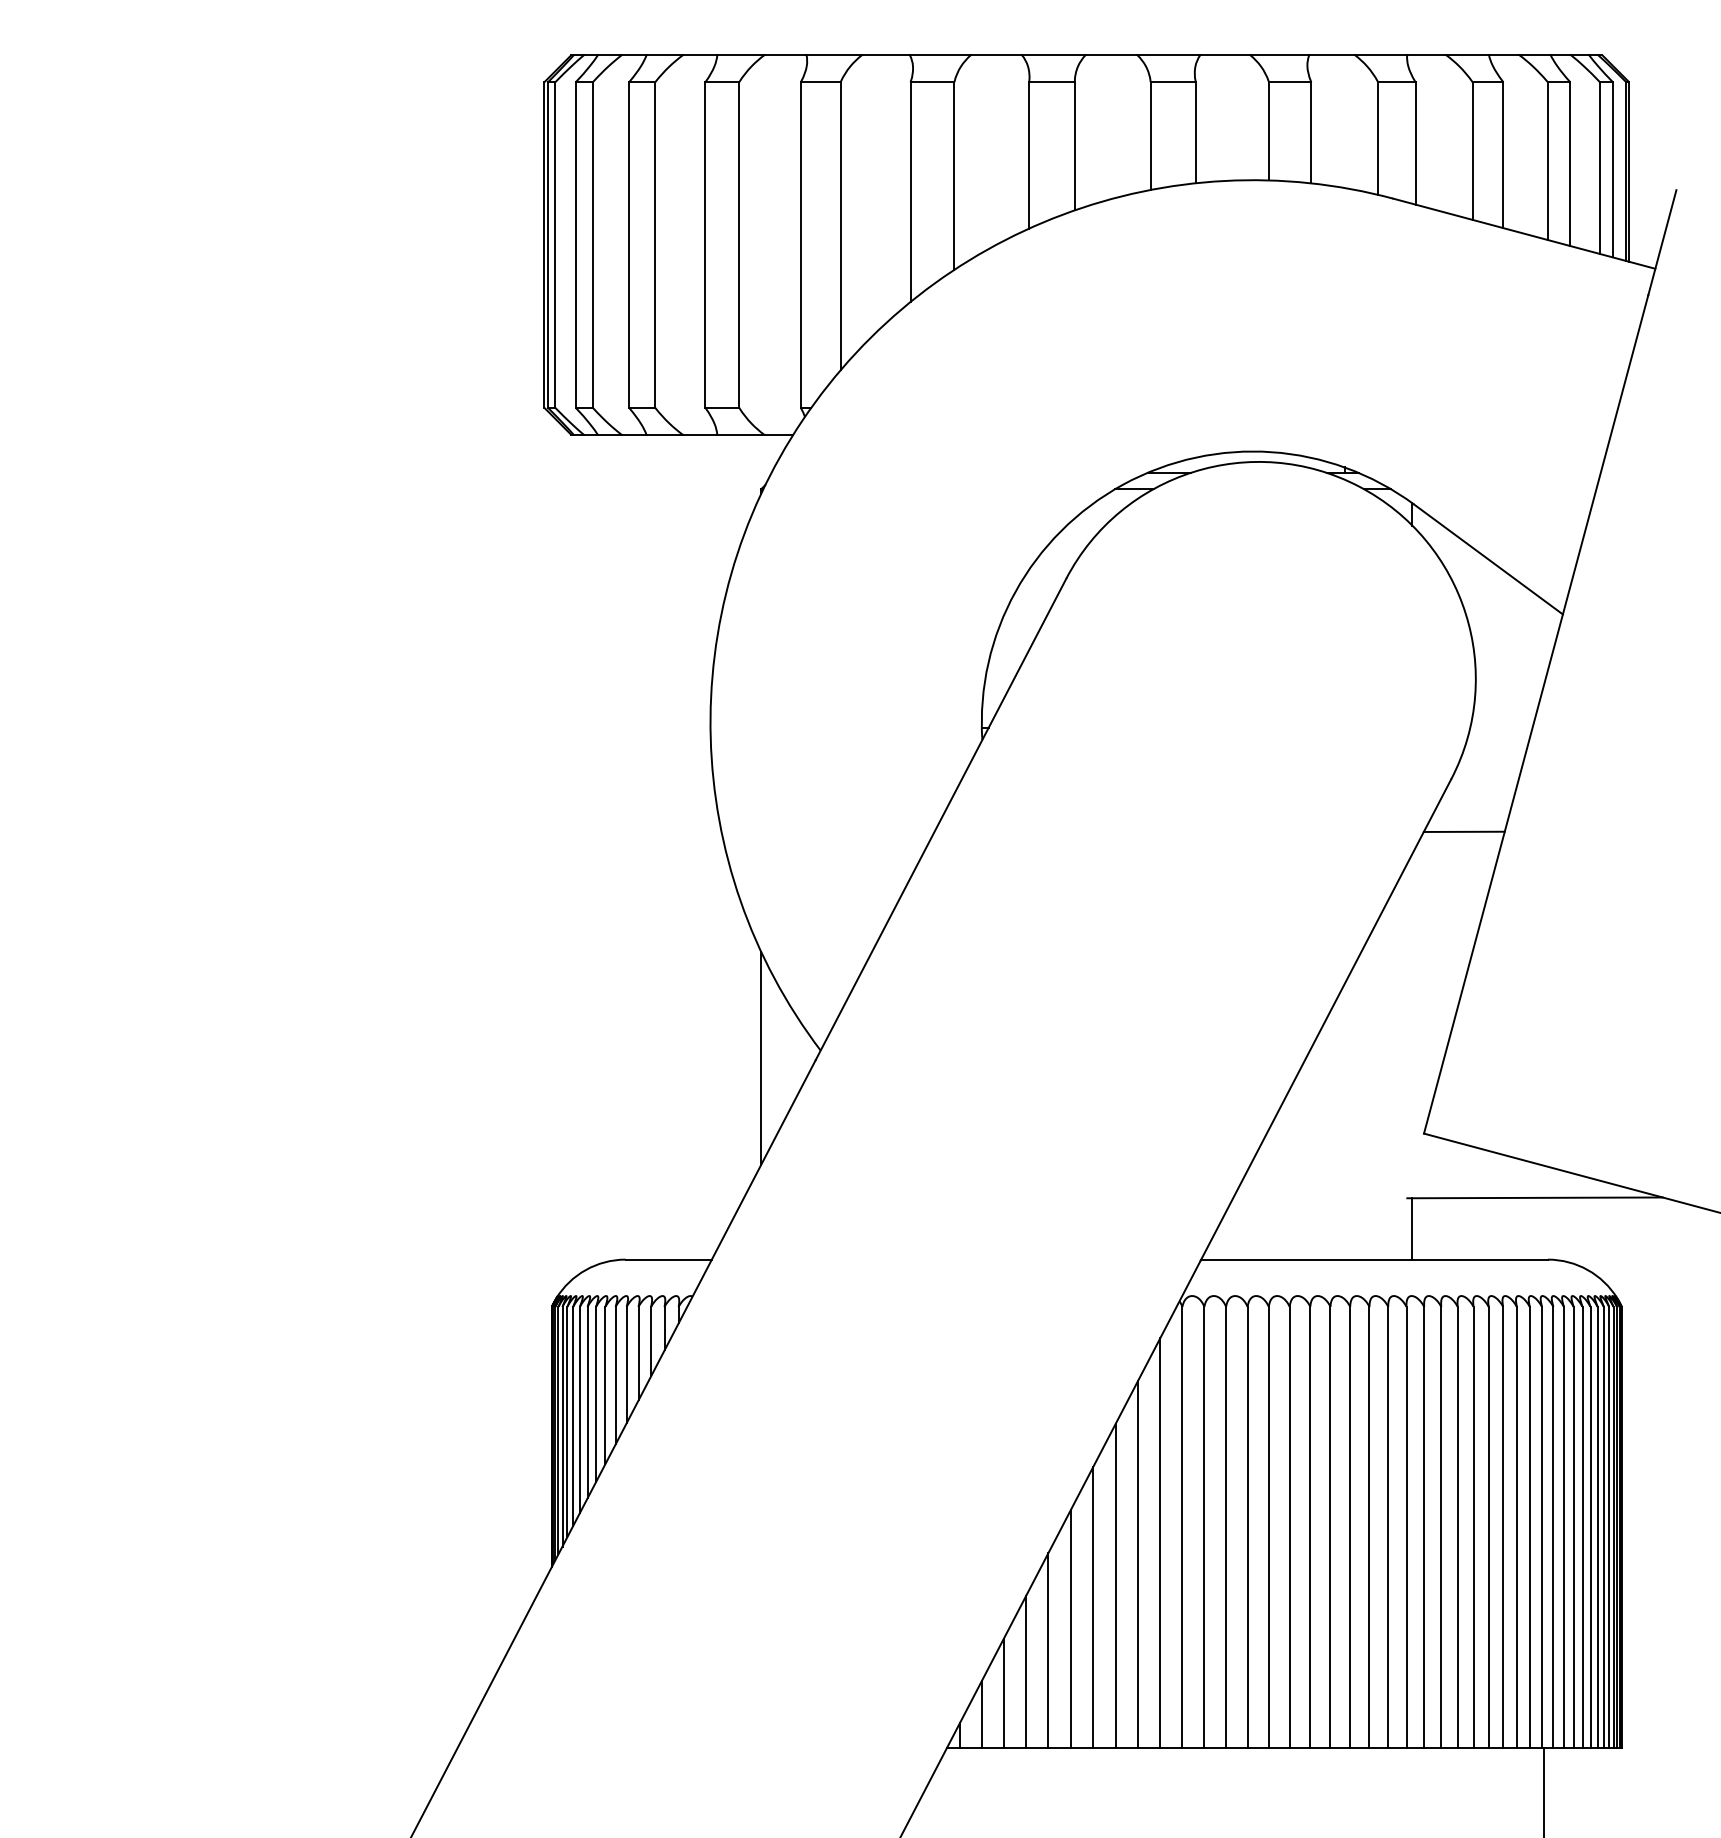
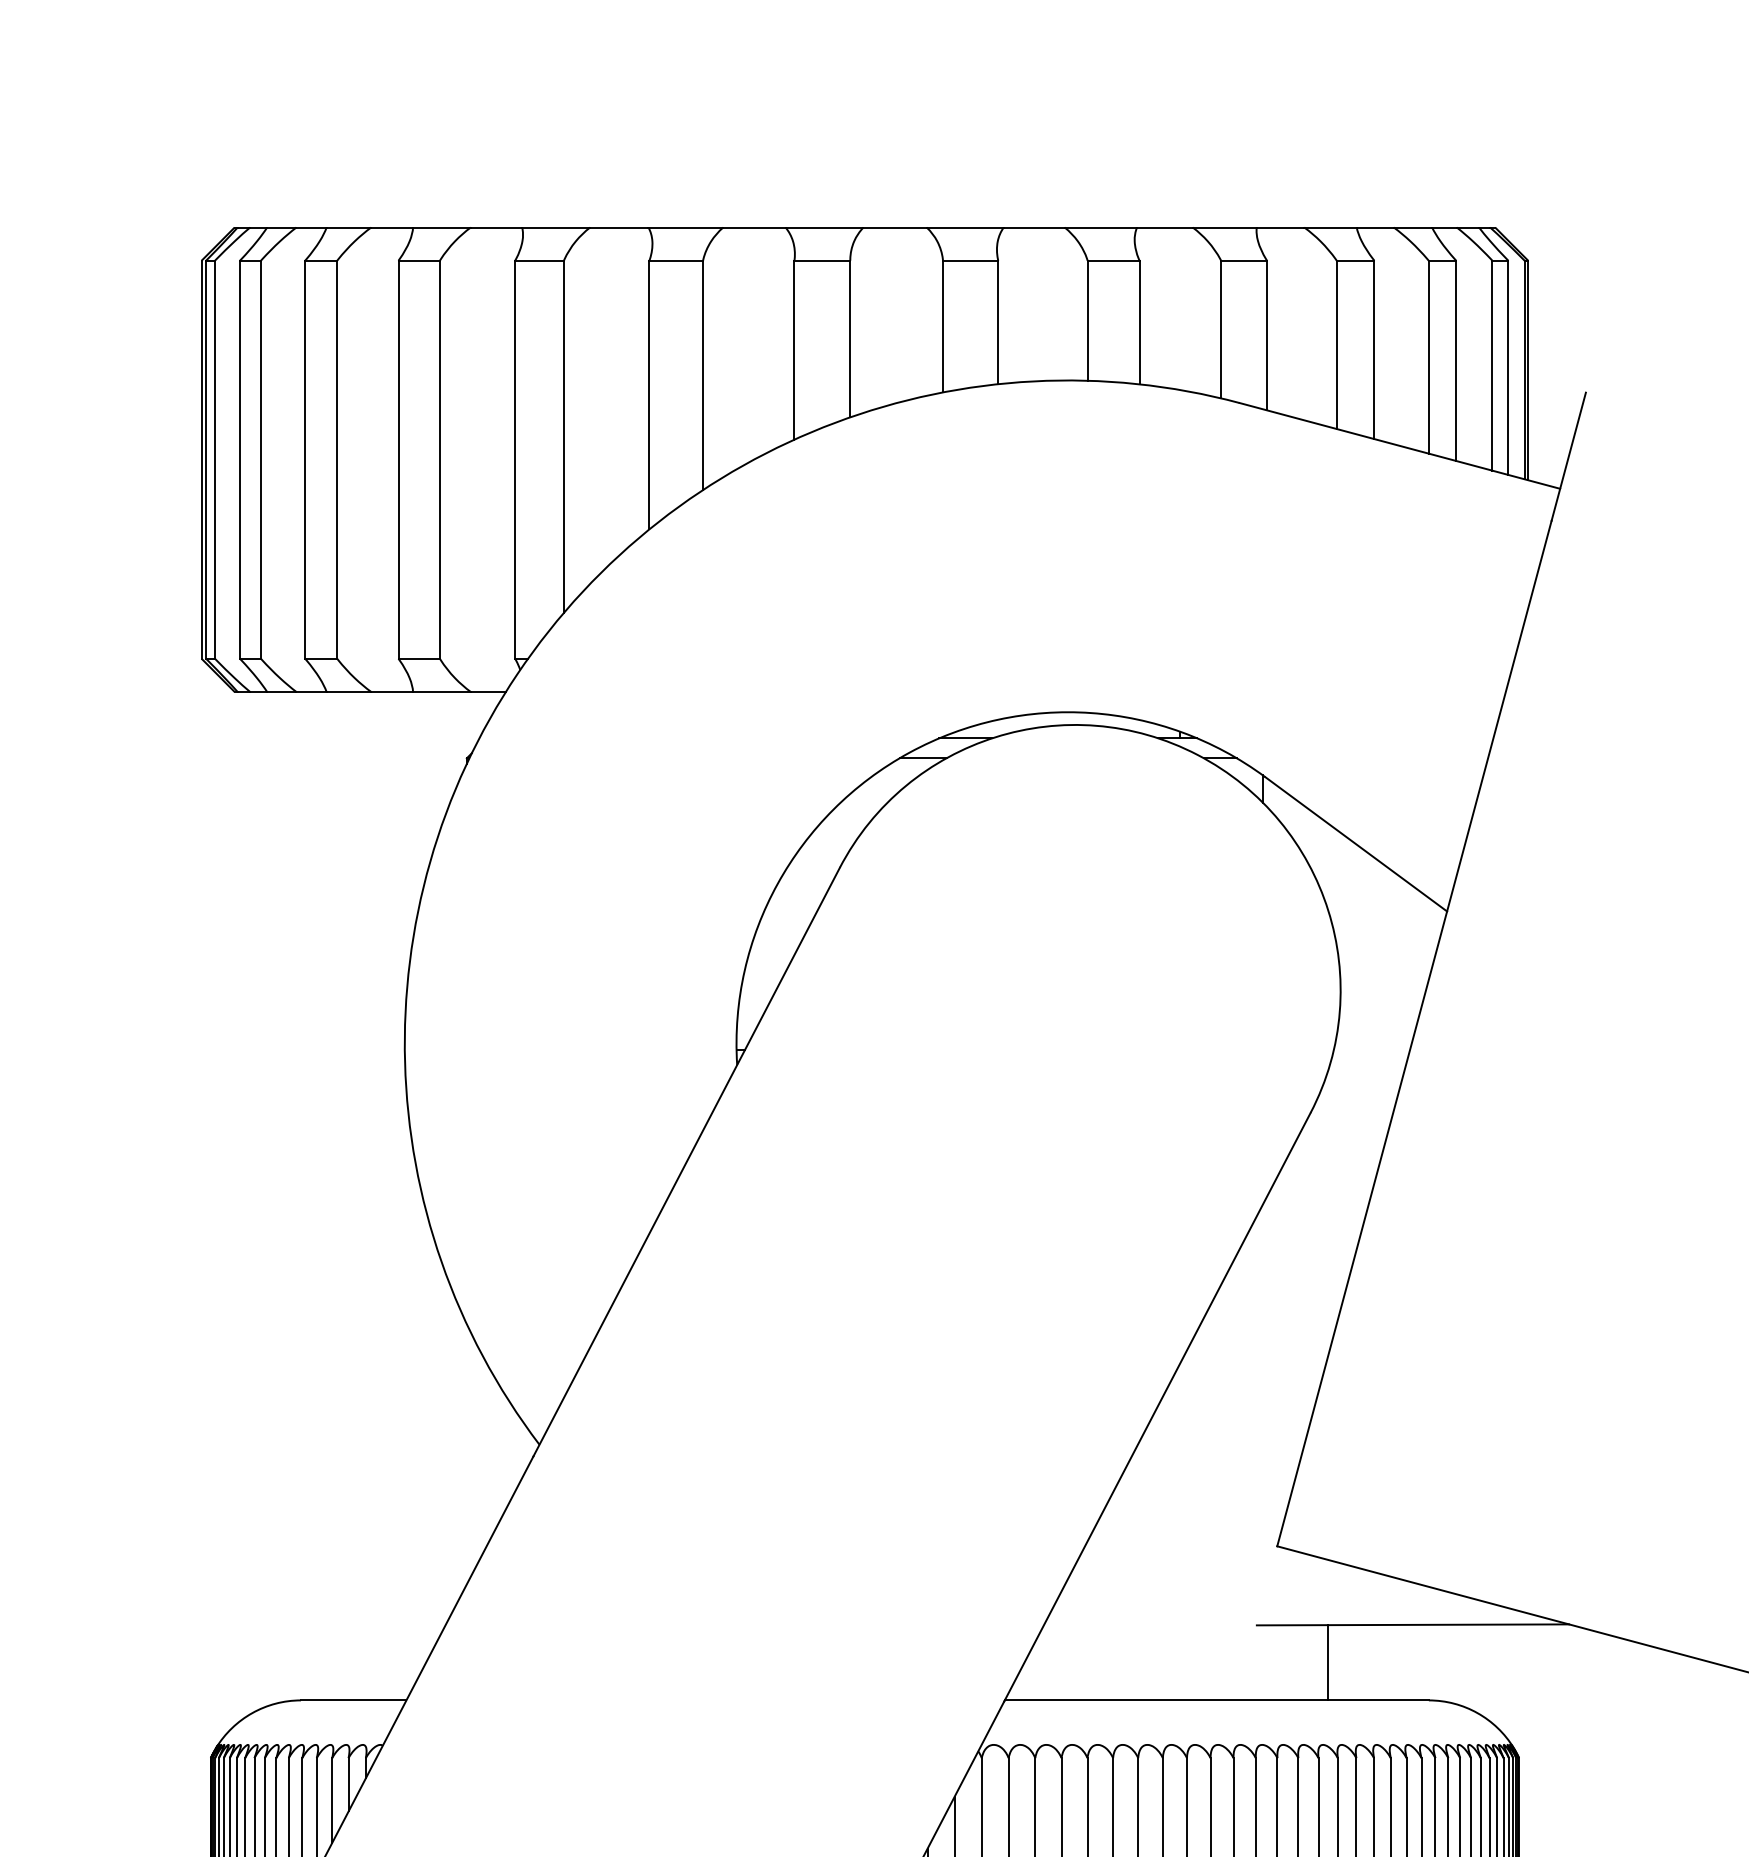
line: (1463, 831) -> (1325, 1176), removed
line: (761, 1057) -> (467, 1453), removed
line: (1412, 1228) -> (1327, 1662), moved

